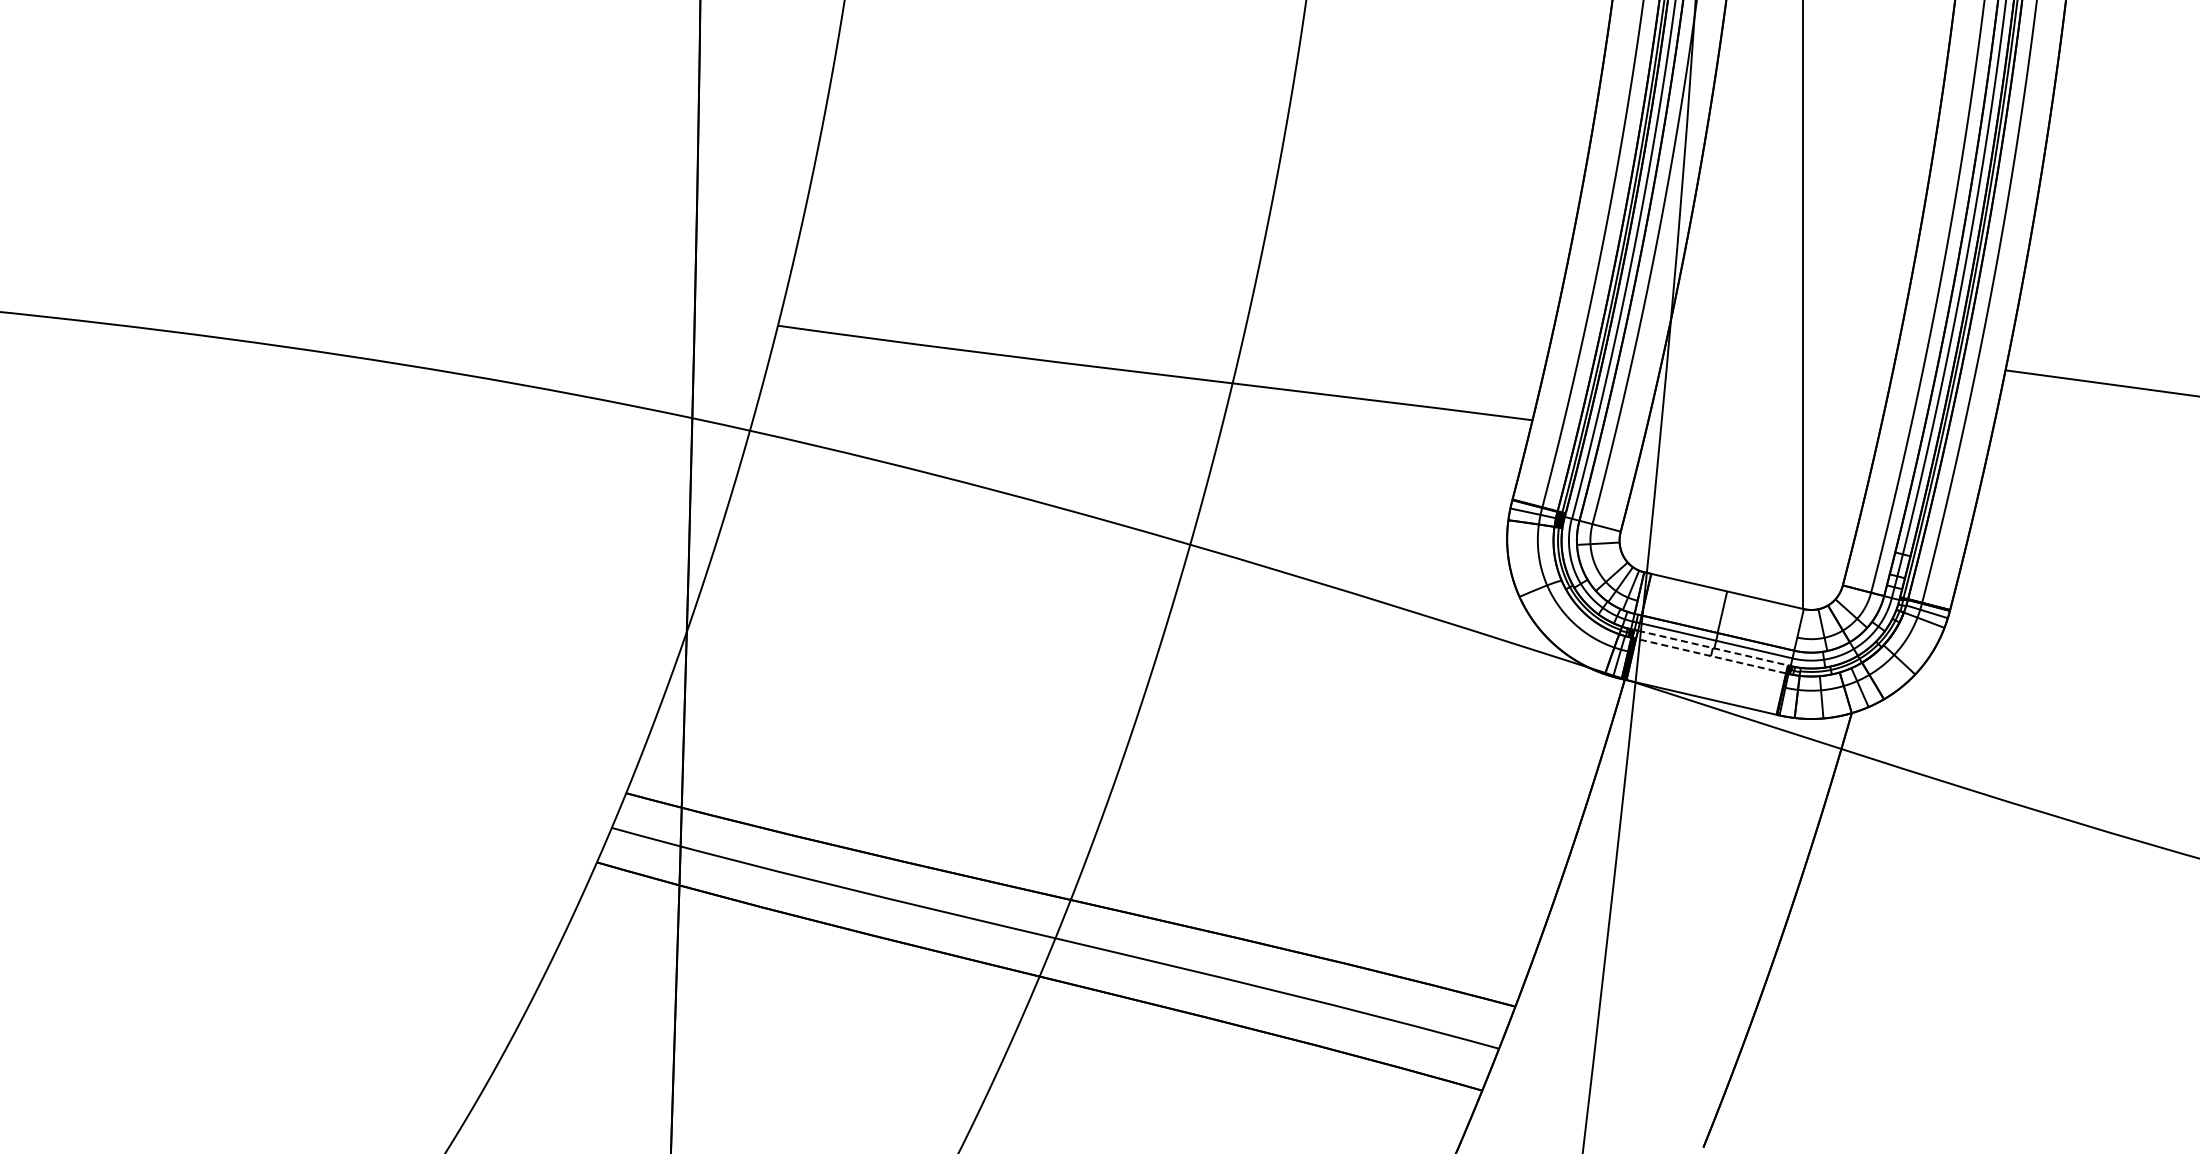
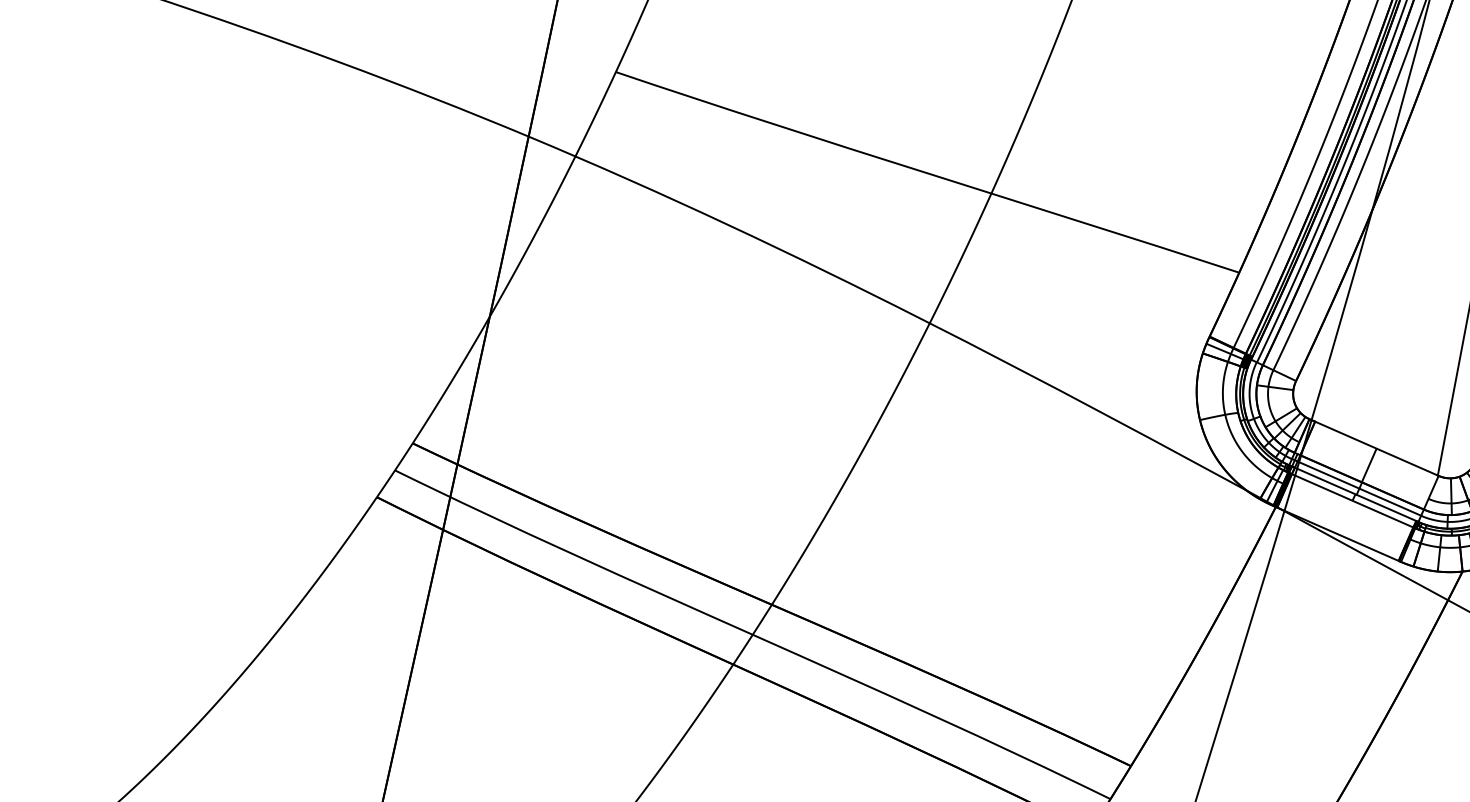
line: (1712, 648) -> (1355, 494), dashed -> solid
line: (1711, 656) -> (1352, 501), dashed -> solid

